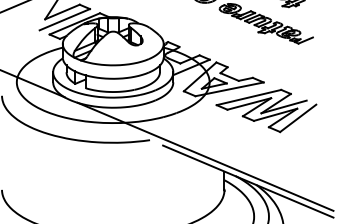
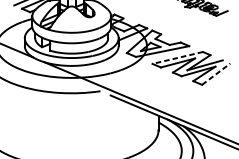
line: (248, 97) -> (177, 57), solid -> dashed
line: (298, 118) -> (216, 74), solid -> dashed

